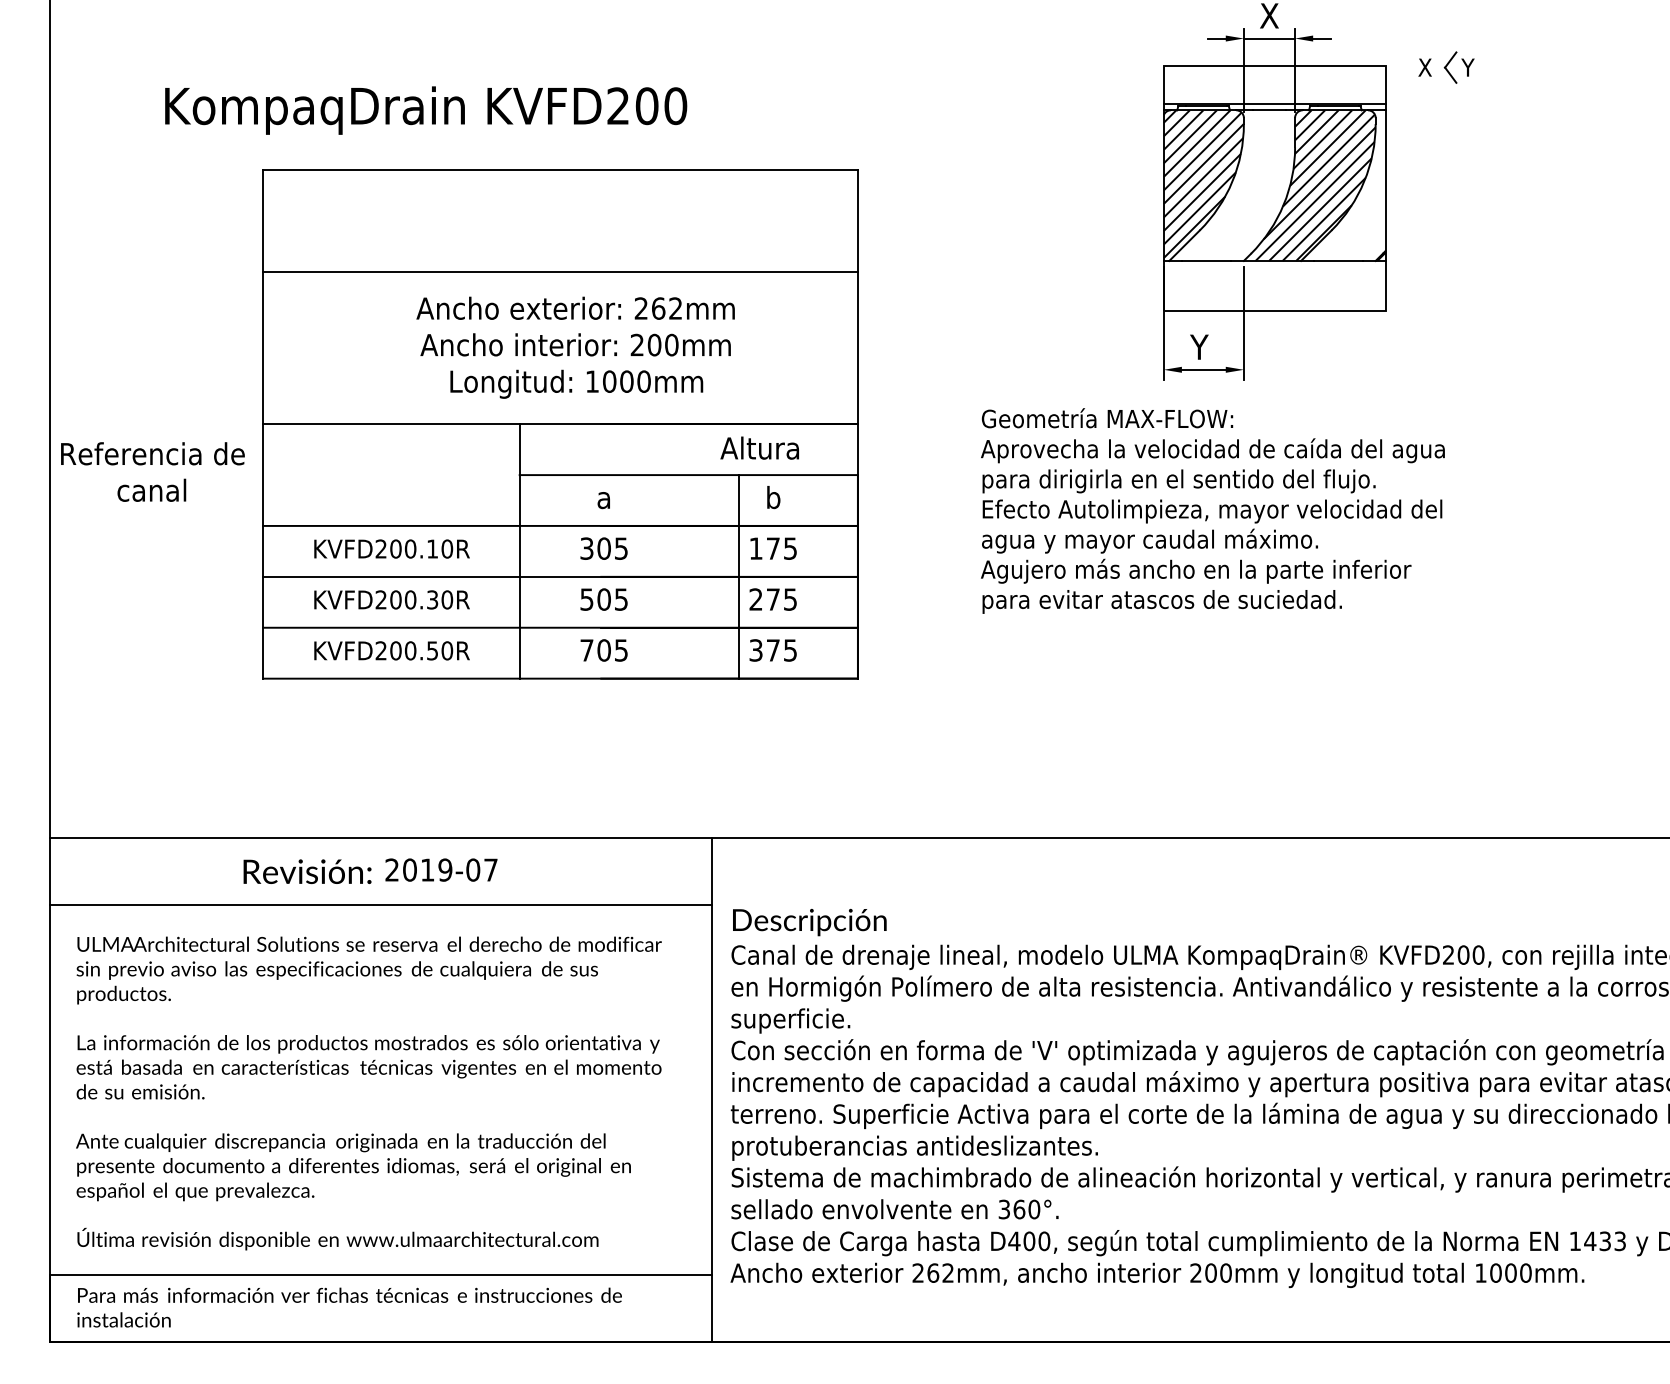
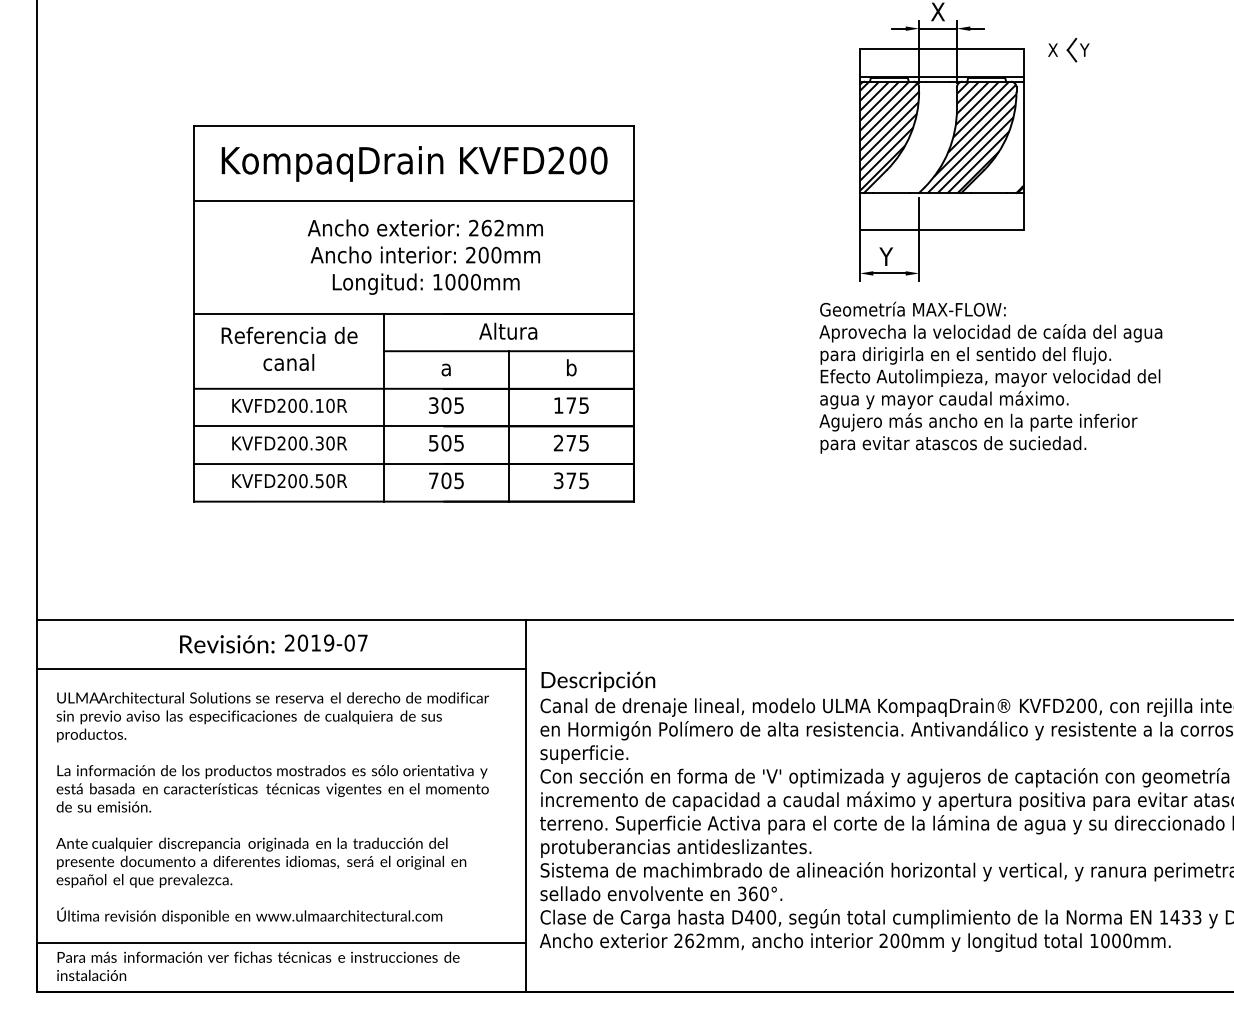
text: (426, 110) -> (414, 163), moved
text: (759, 447) -> (508, 330), moved
text: (152, 471) -> (289, 348), moved
text: (1212, 510) -> (990, 377), moved
line: (738, 576) -> (508, 426), moved

